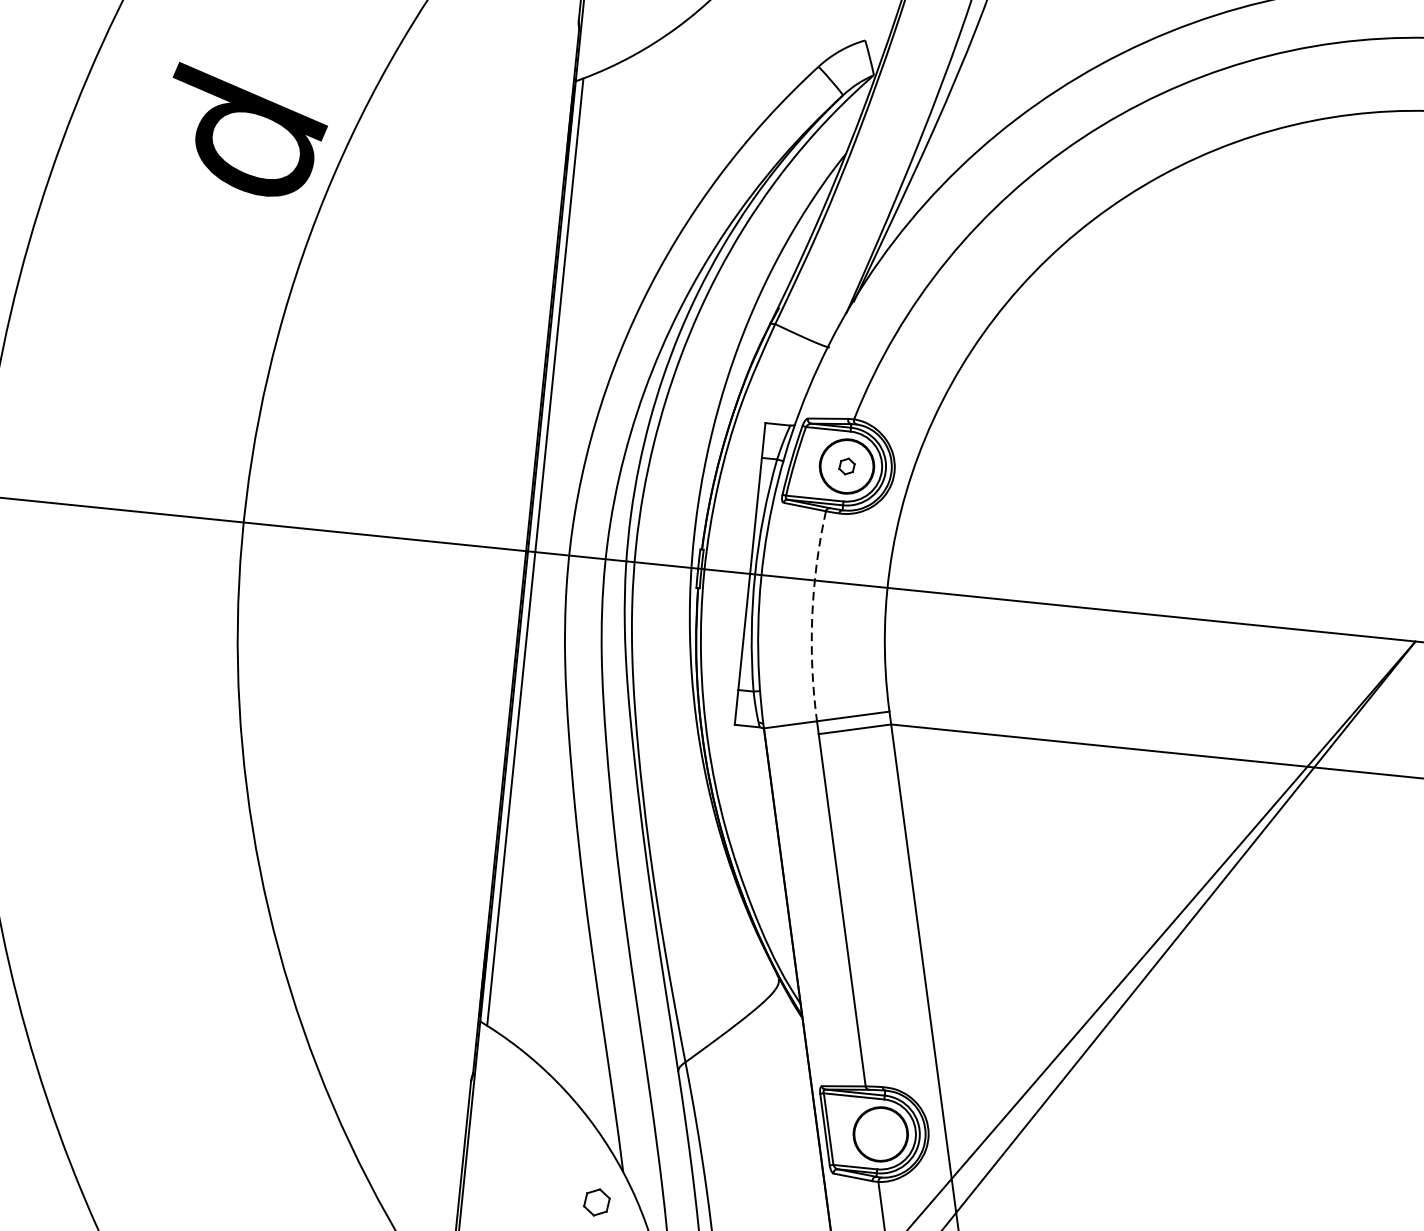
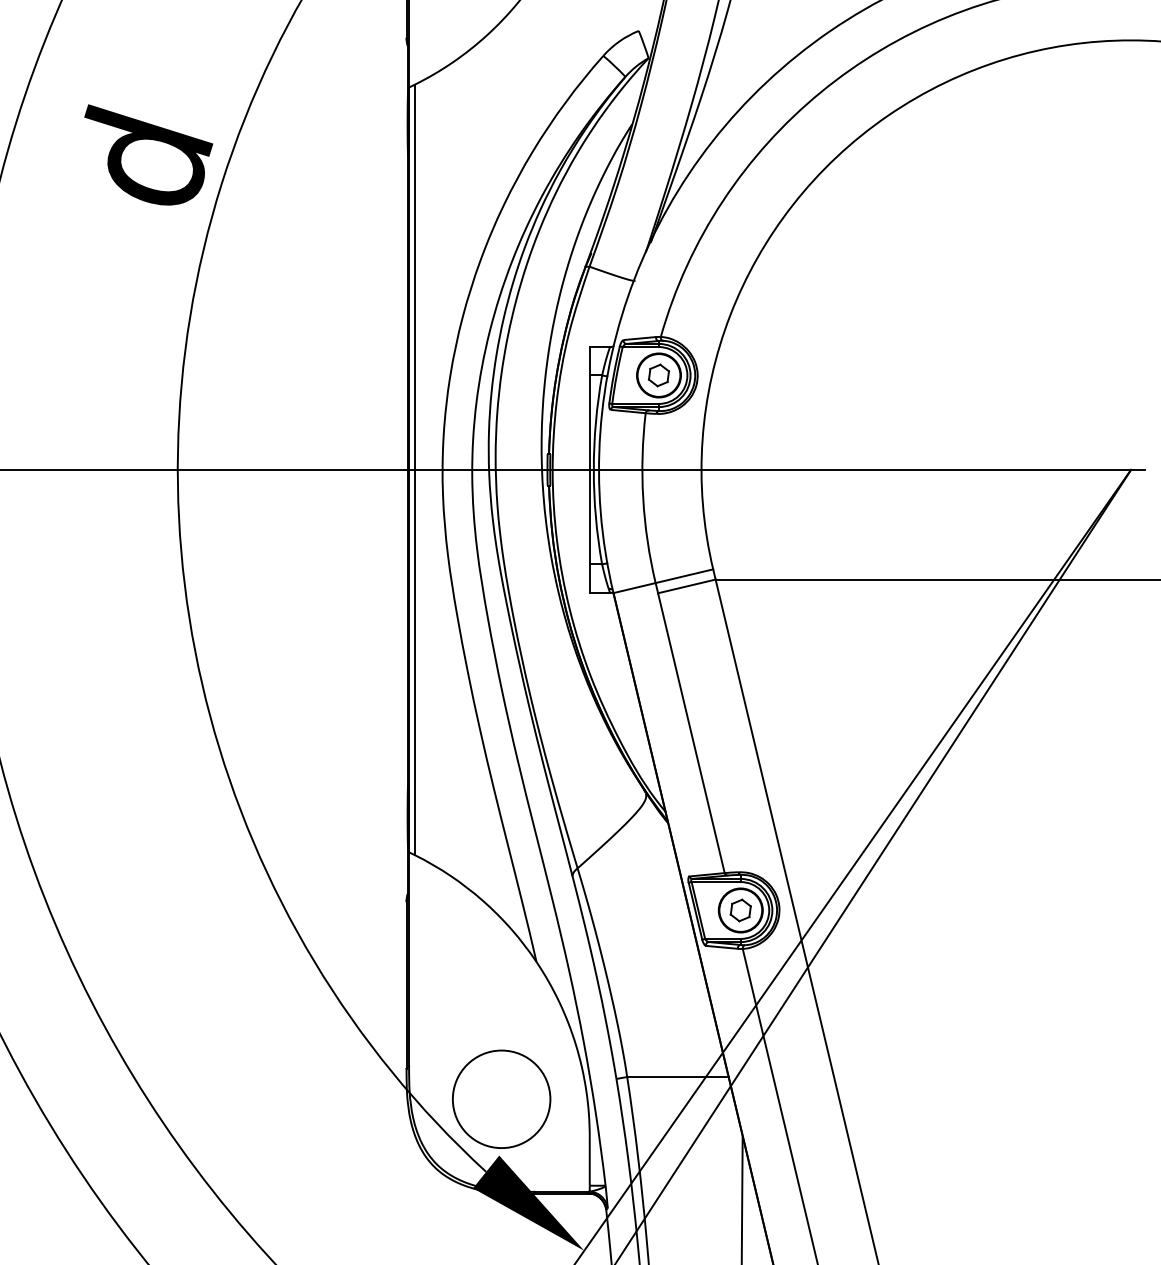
part: (846, 466) -> (658, 375), size x1.67
arc: (812, 615) -> (643, 498), dashed -> solid
part: (596, 1202) -> (740, 910), moved

